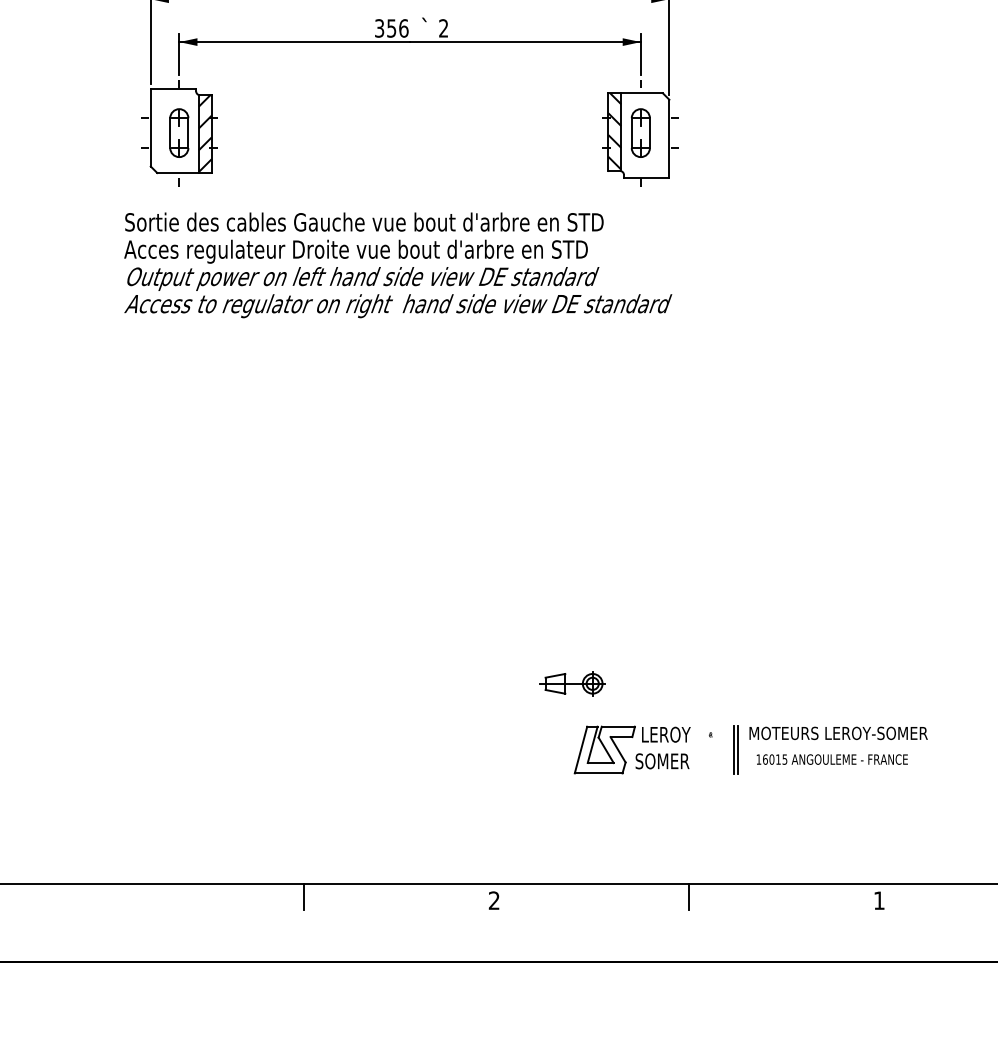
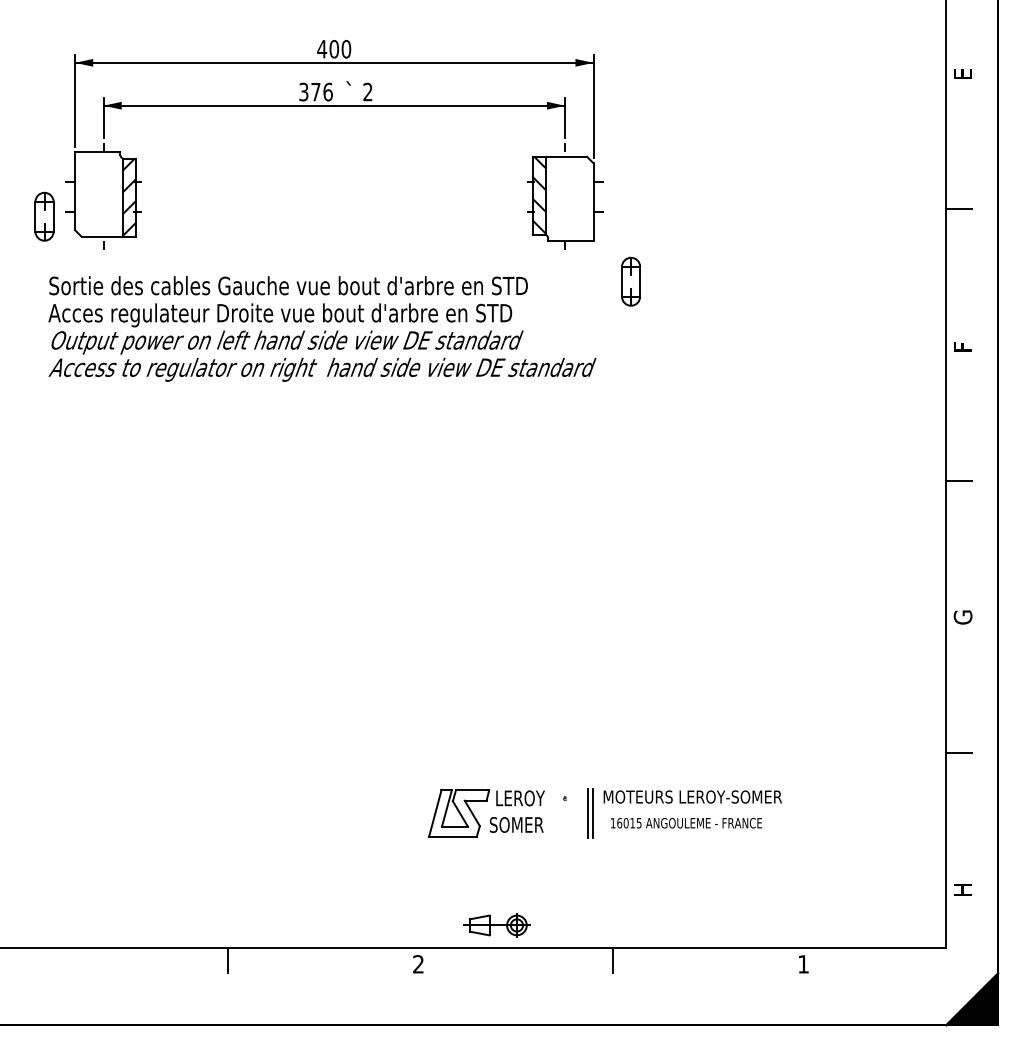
text: (391, 28) -> (315, 92), 356 -> 376
part: (179, 132) -> (44, 216), moved
part: (640, 132) -> (630, 281), moved
part: (572, 683) -> (496, 925), moved
part: (757, 754) -> (611, 818), moved

